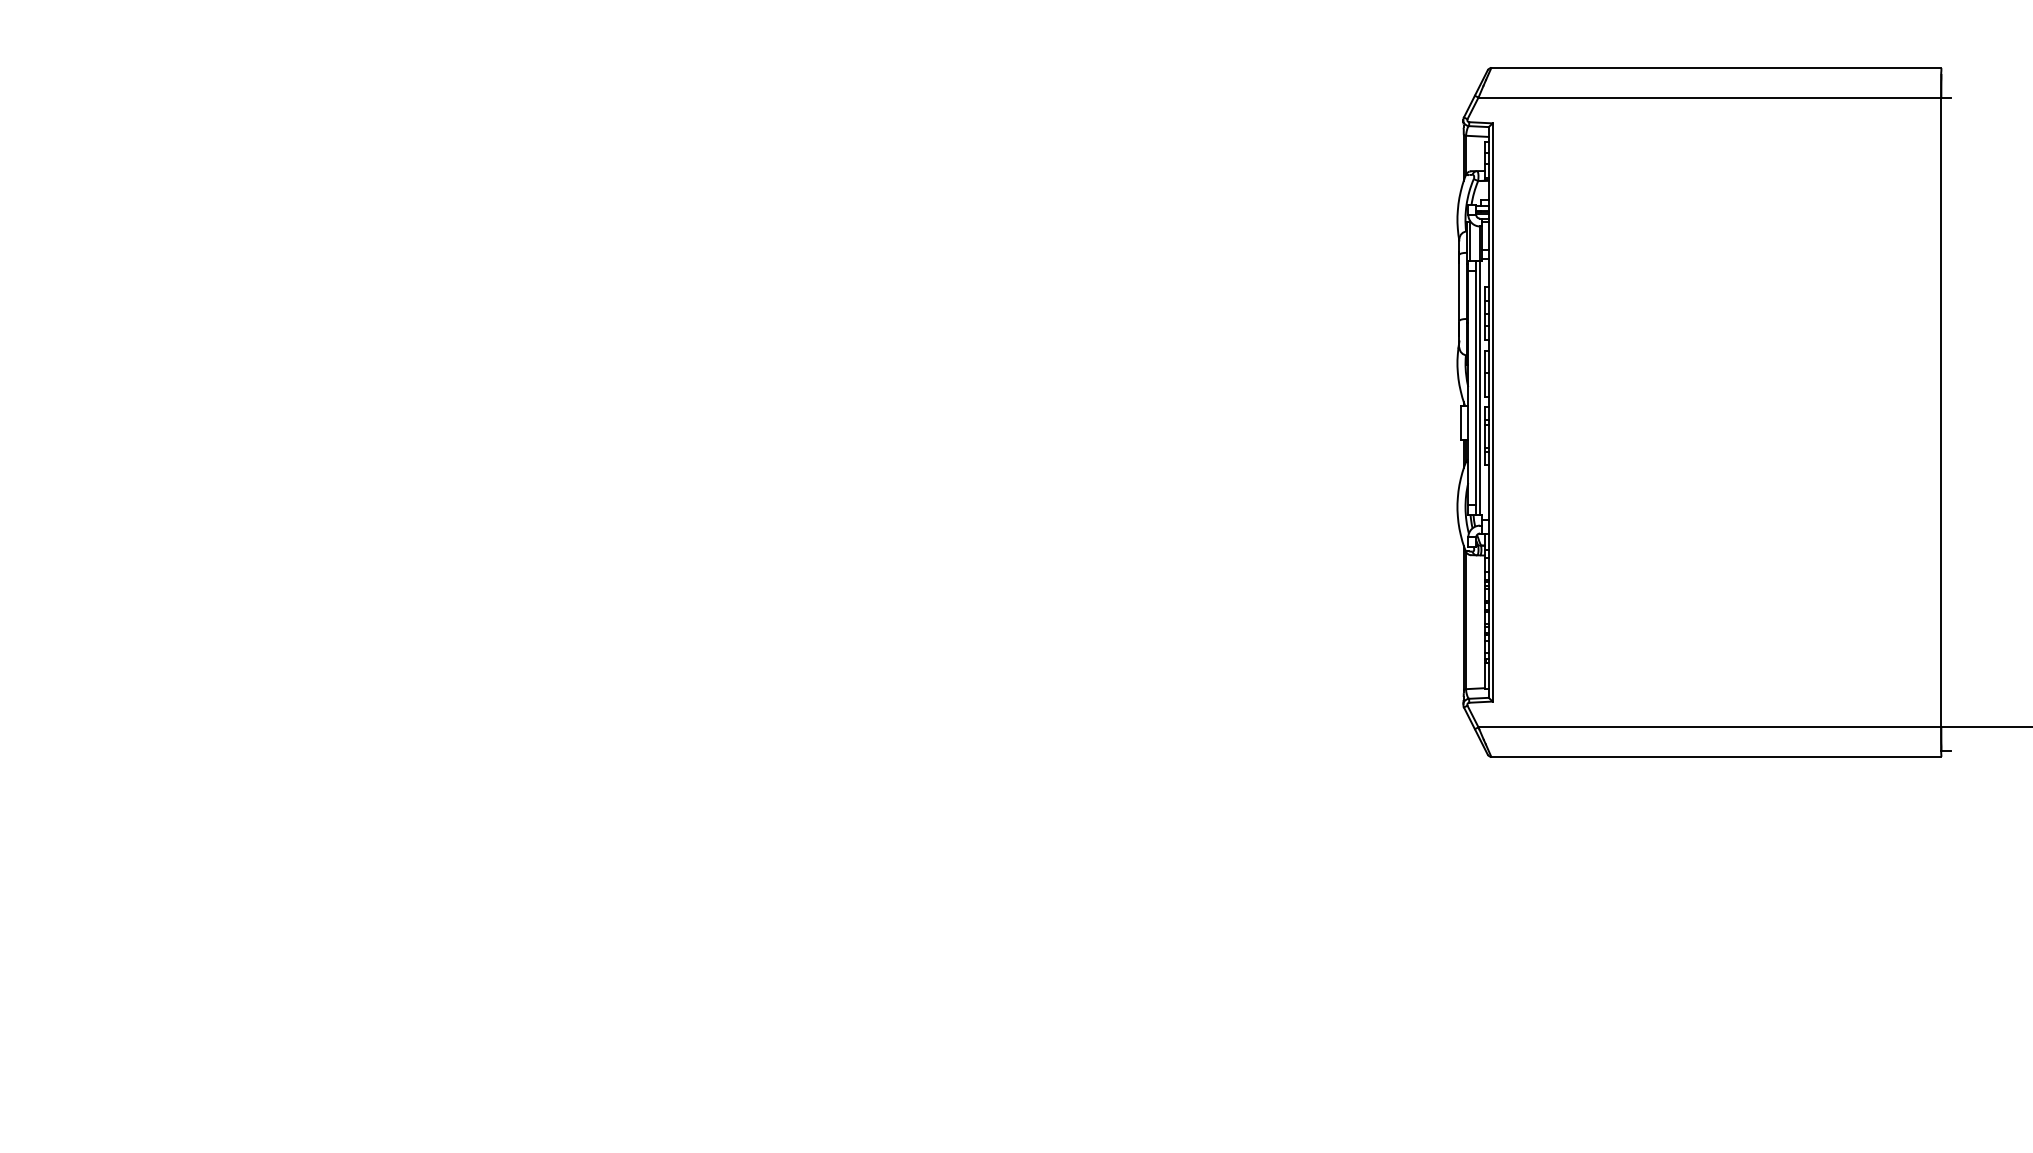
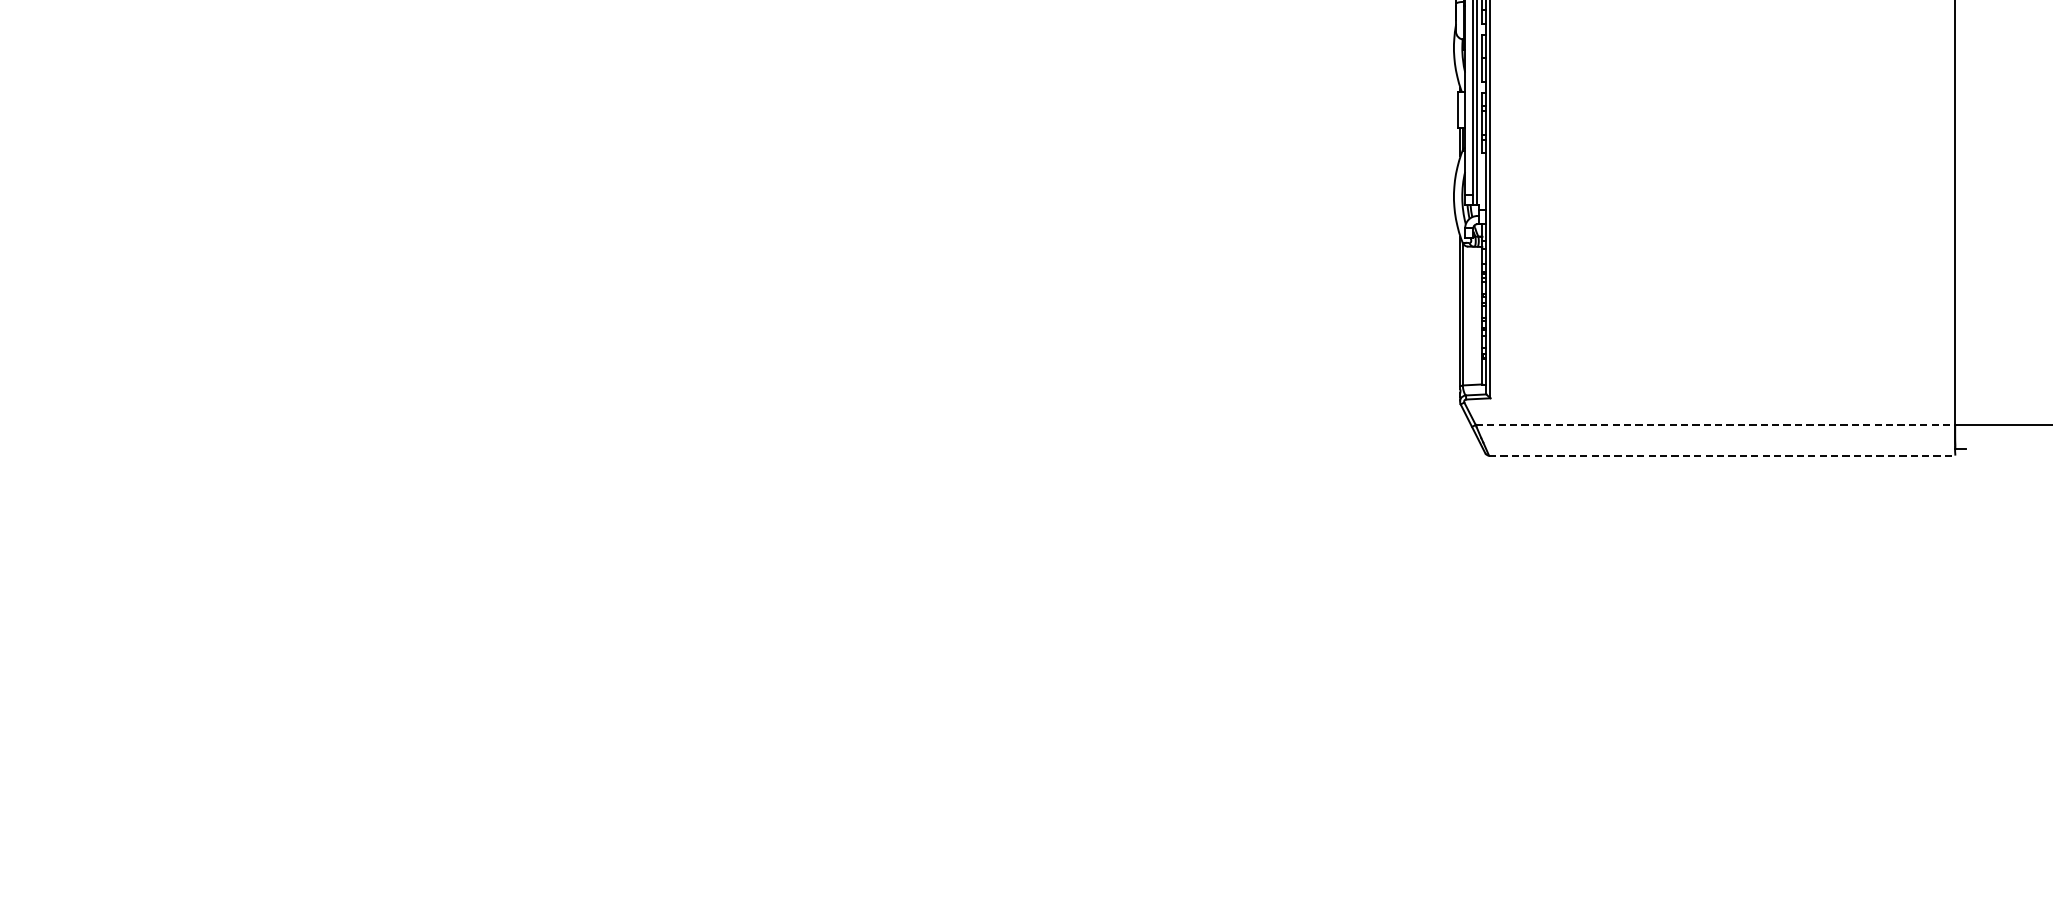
line: (1710, 727) -> (1716, 425), solid -> dashed
line: (1716, 756) -> (1722, 455), solid -> dashed

